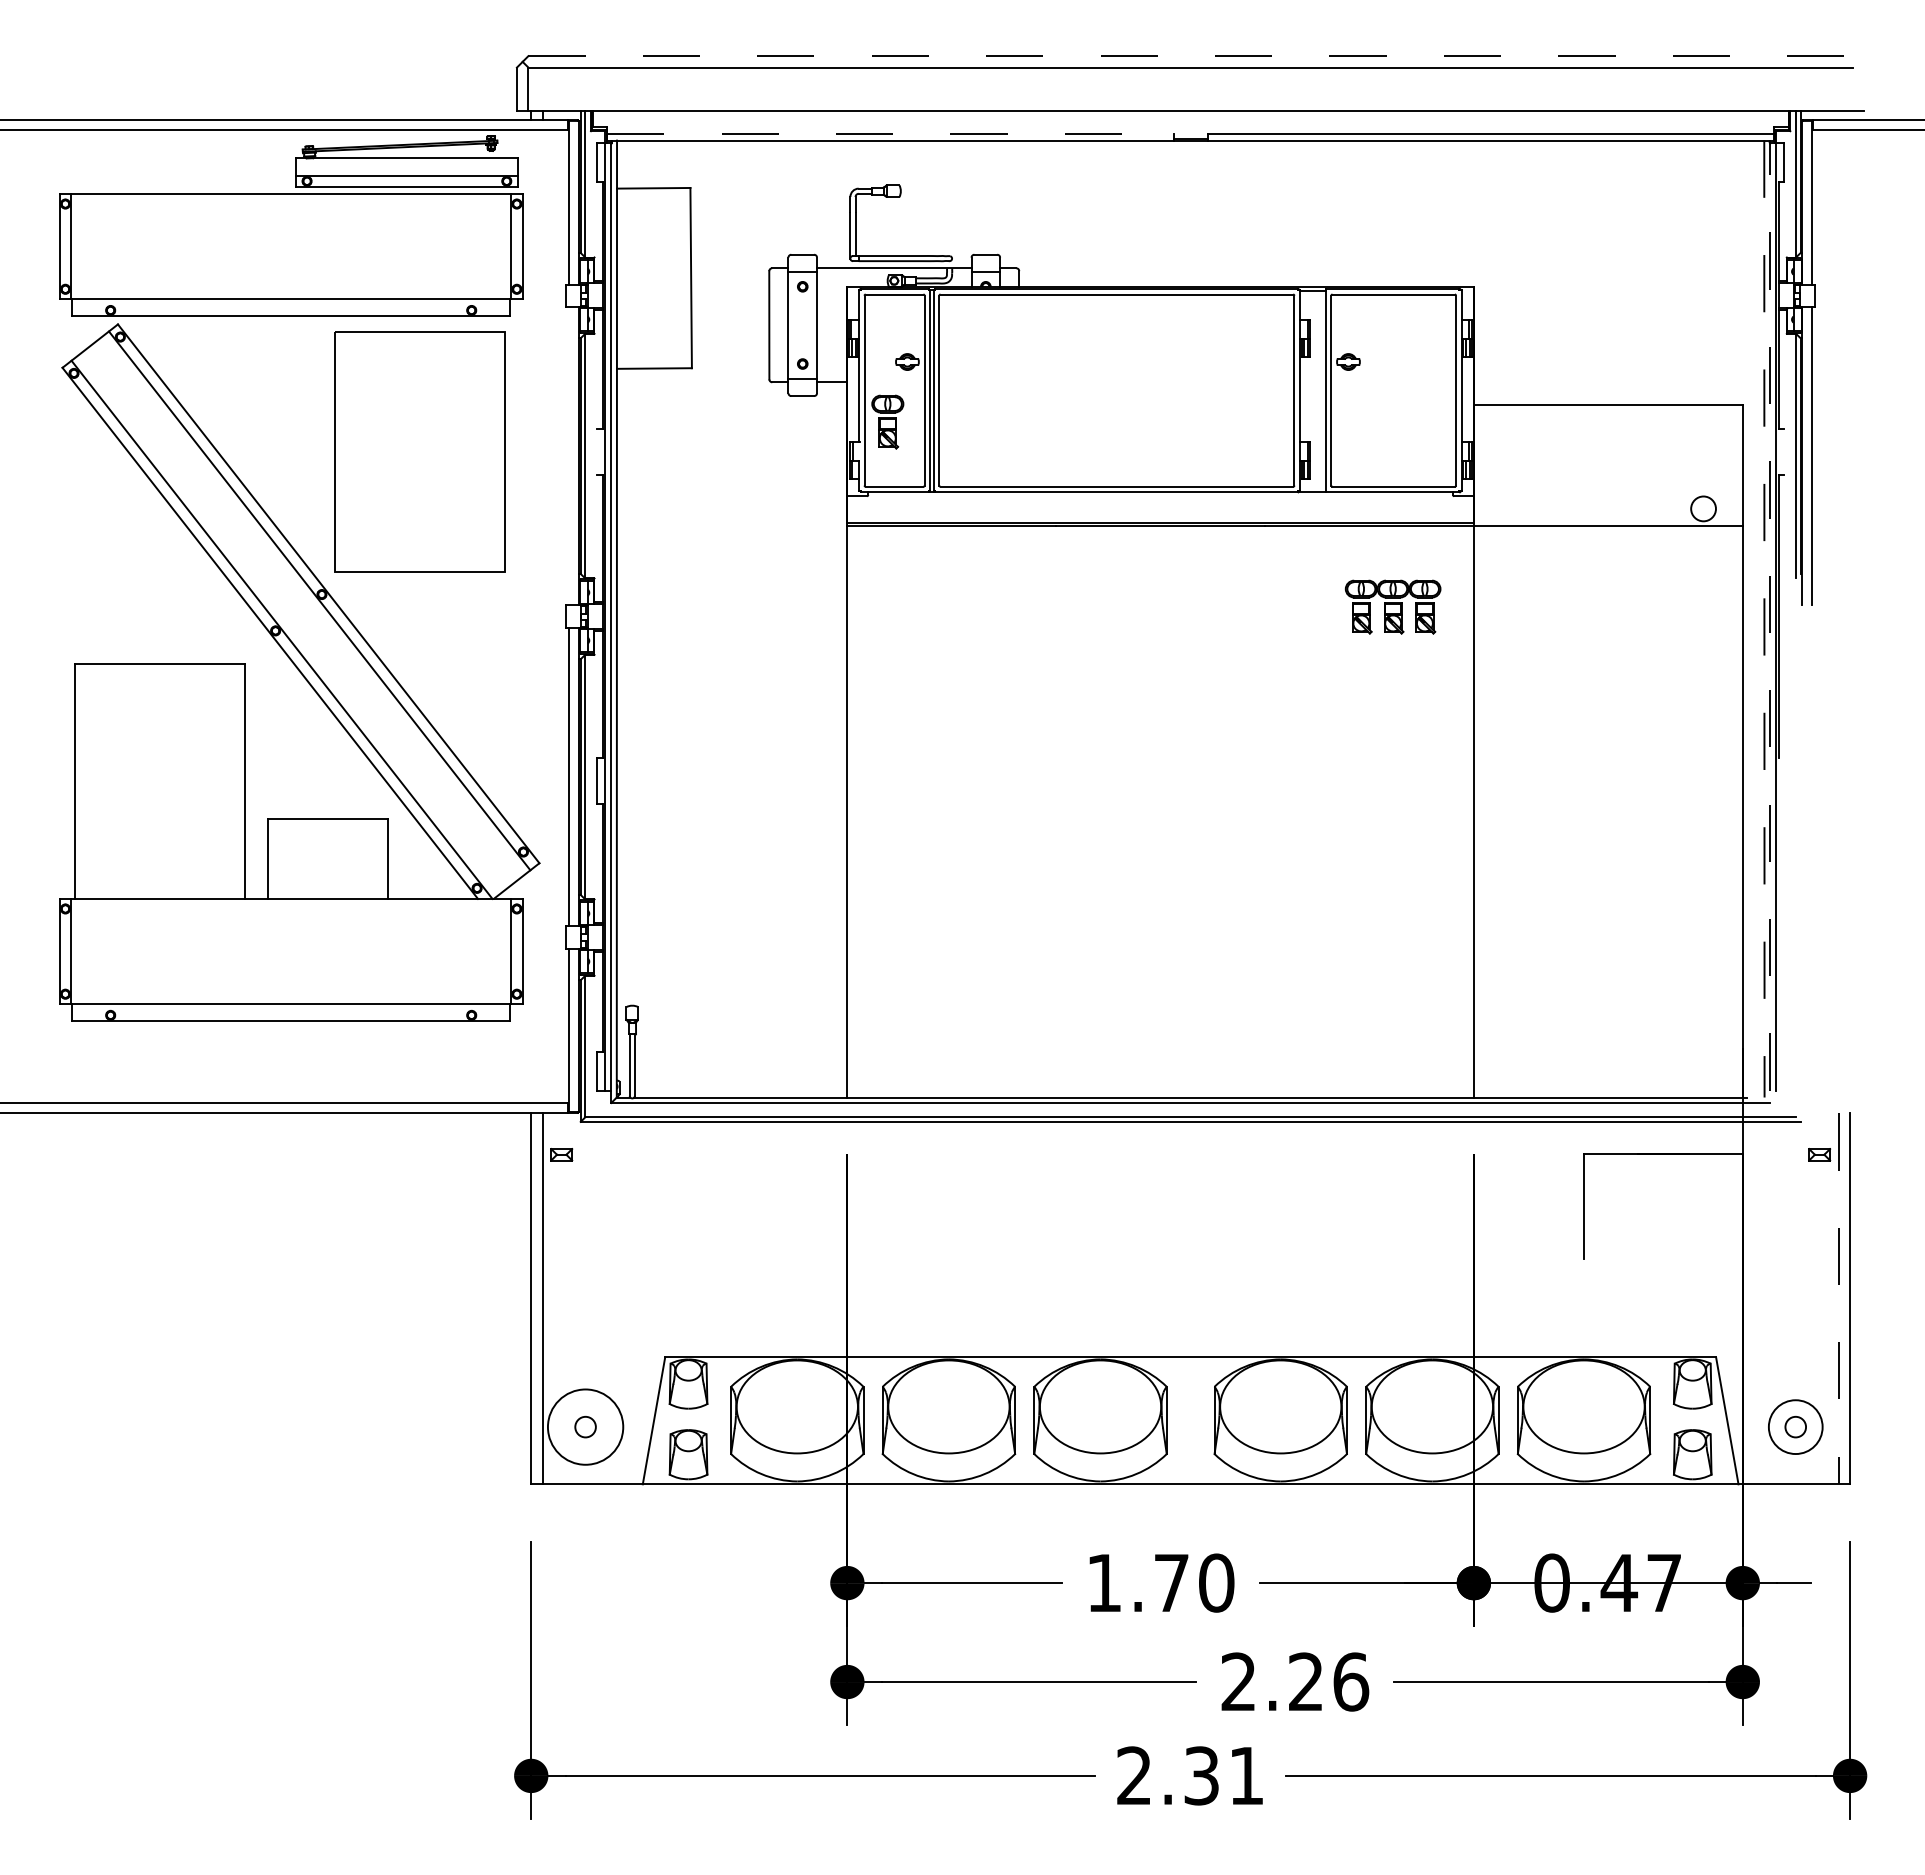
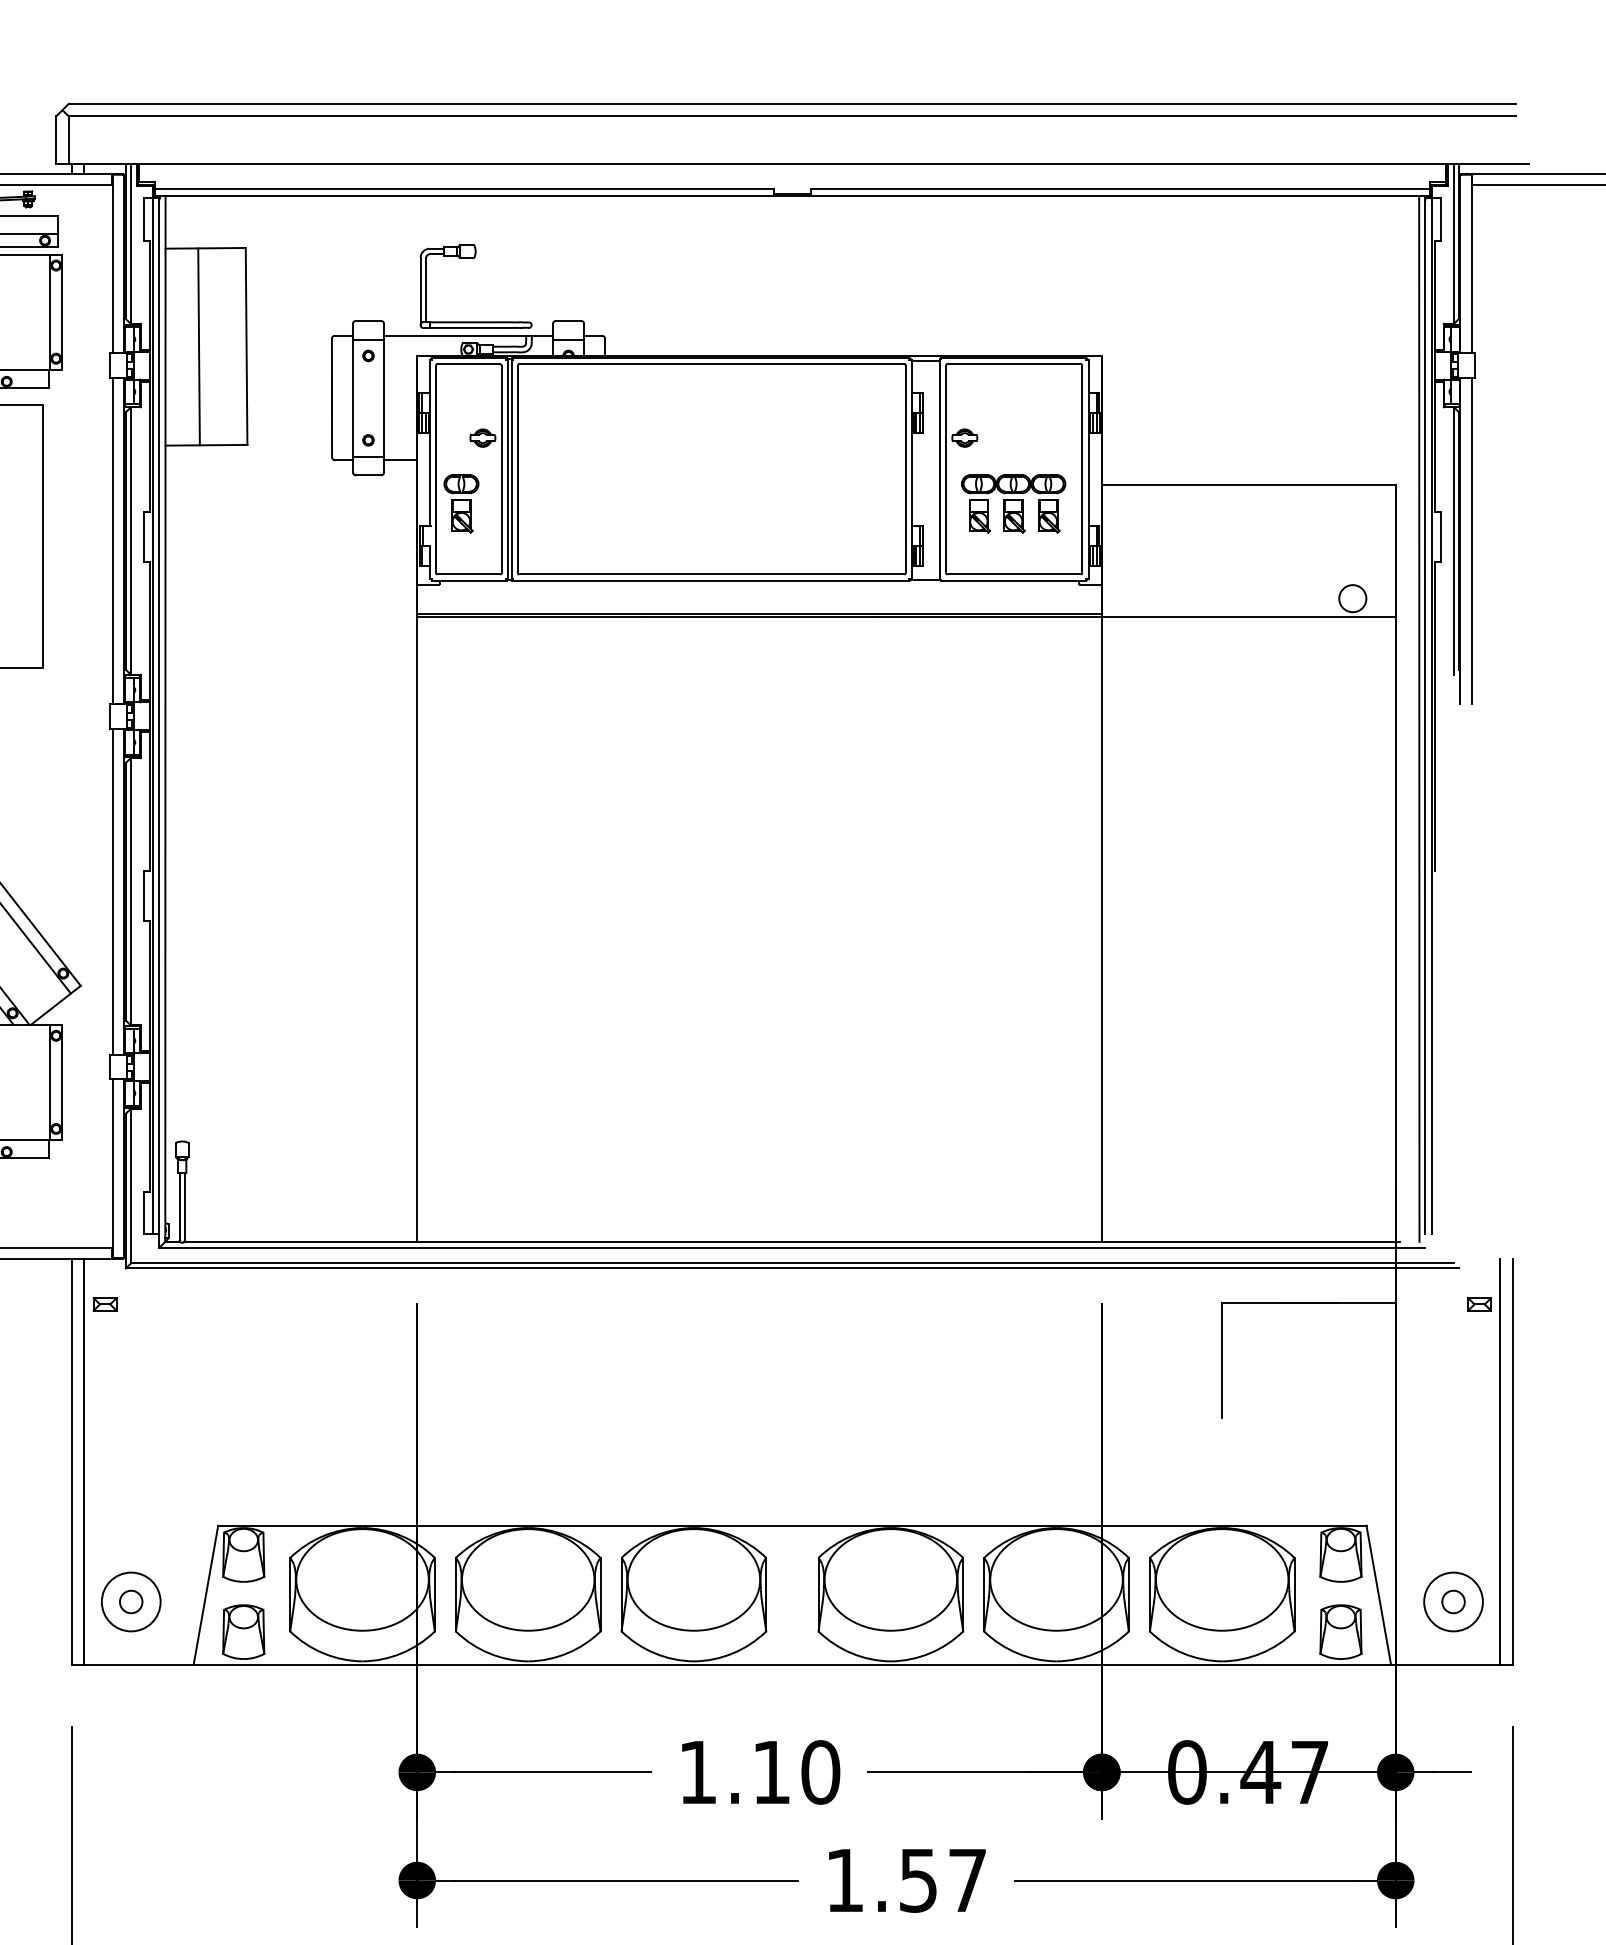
line: (1191, 56) -> (793, 104), dashed -> solid
line: (890, 134) -> (464, 189), dashed -> solid
line: (647, 278) -> (198, 346), added
line: (597, 452) -> (144, 537), added
line: (1784, 452) -> (1441, 537), added
line: (568, 455) -> (112, 540), added
part: (1392, 606) -> (1012, 503), moved
line: (1770, 616) -> (1425, 716), dashed -> solid
line: (1764, 619) -> (1419, 719), dashed -> solid
line: (1838, 1299) -> (1500, 1462), dashed -> solid
circle: (585, 1427) -> (131, 1602), size x0.71
text: (1171, 1582) -> (771, 1771), 1.70 -> 1.10
text: (1295, 1681) -> (906, 1879), 2.26 -> 1.57

